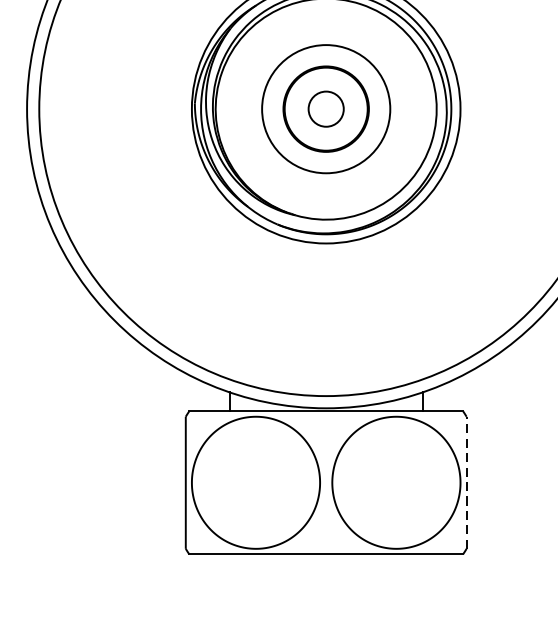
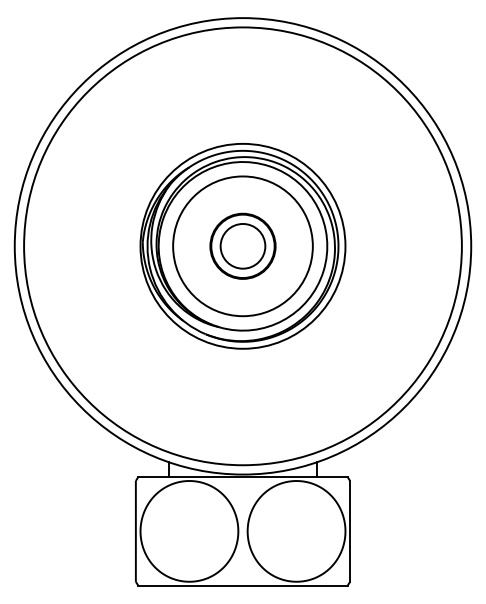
circle: (325, 108) -> (242, 245), size x1.67
circle: (325, 109) -> (242, 246), size x1.43
line: (467, 481) -> (350, 530), dashed -> solid

